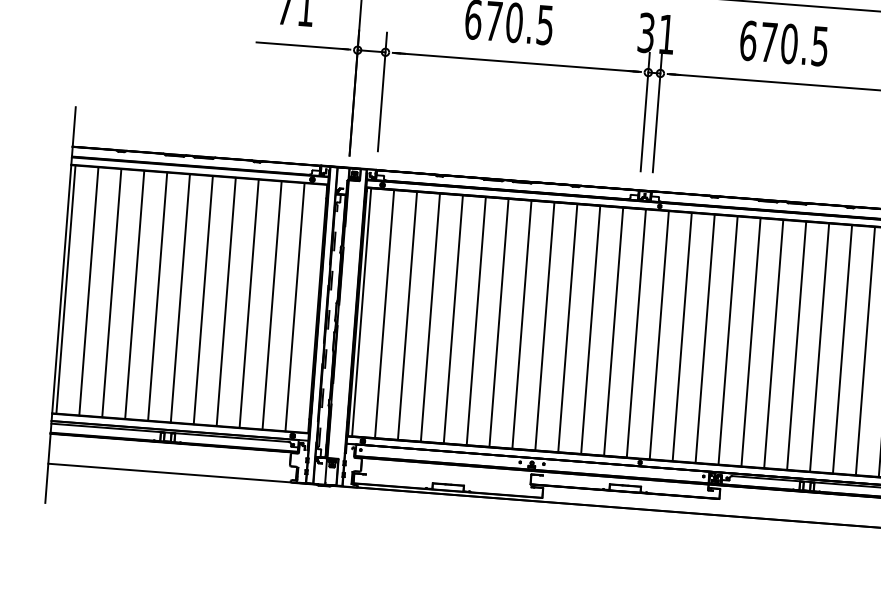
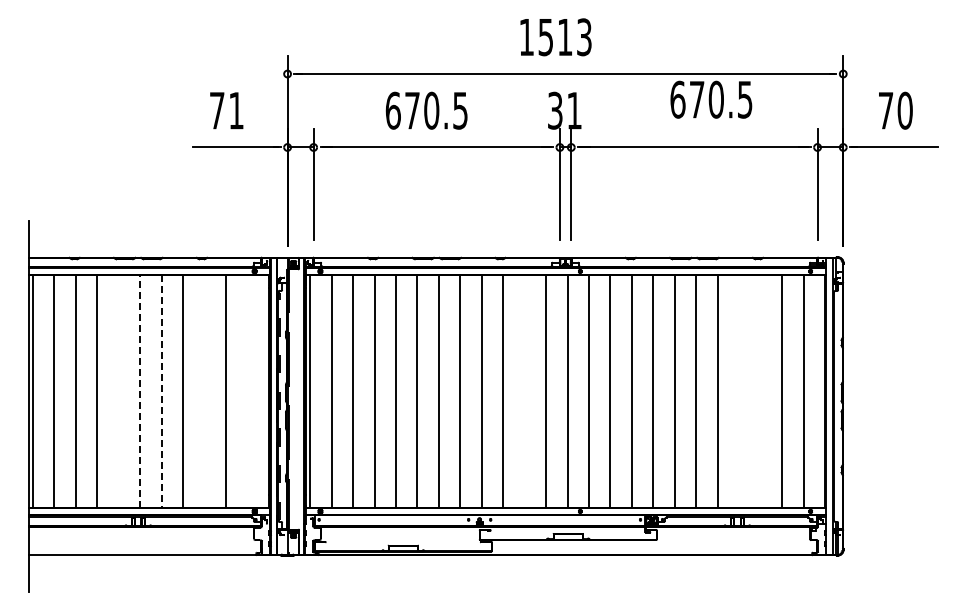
text: (784, 43) -> (711, 99), moved
line: (157, 296) -> (118, 391), removed
line: (180, 297) -> (140, 390), solid -> dashed
line: (203, 300) -> (161, 391), solid -> dashed
line: (249, 303) -> (204, 391), removed
line: (294, 307) -> (247, 391), removed
line: (590, 330) -> (524, 391), removed
line: (819, 347) -> (739, 391), removed
line: (842, 349) -> (760, 391), removed

